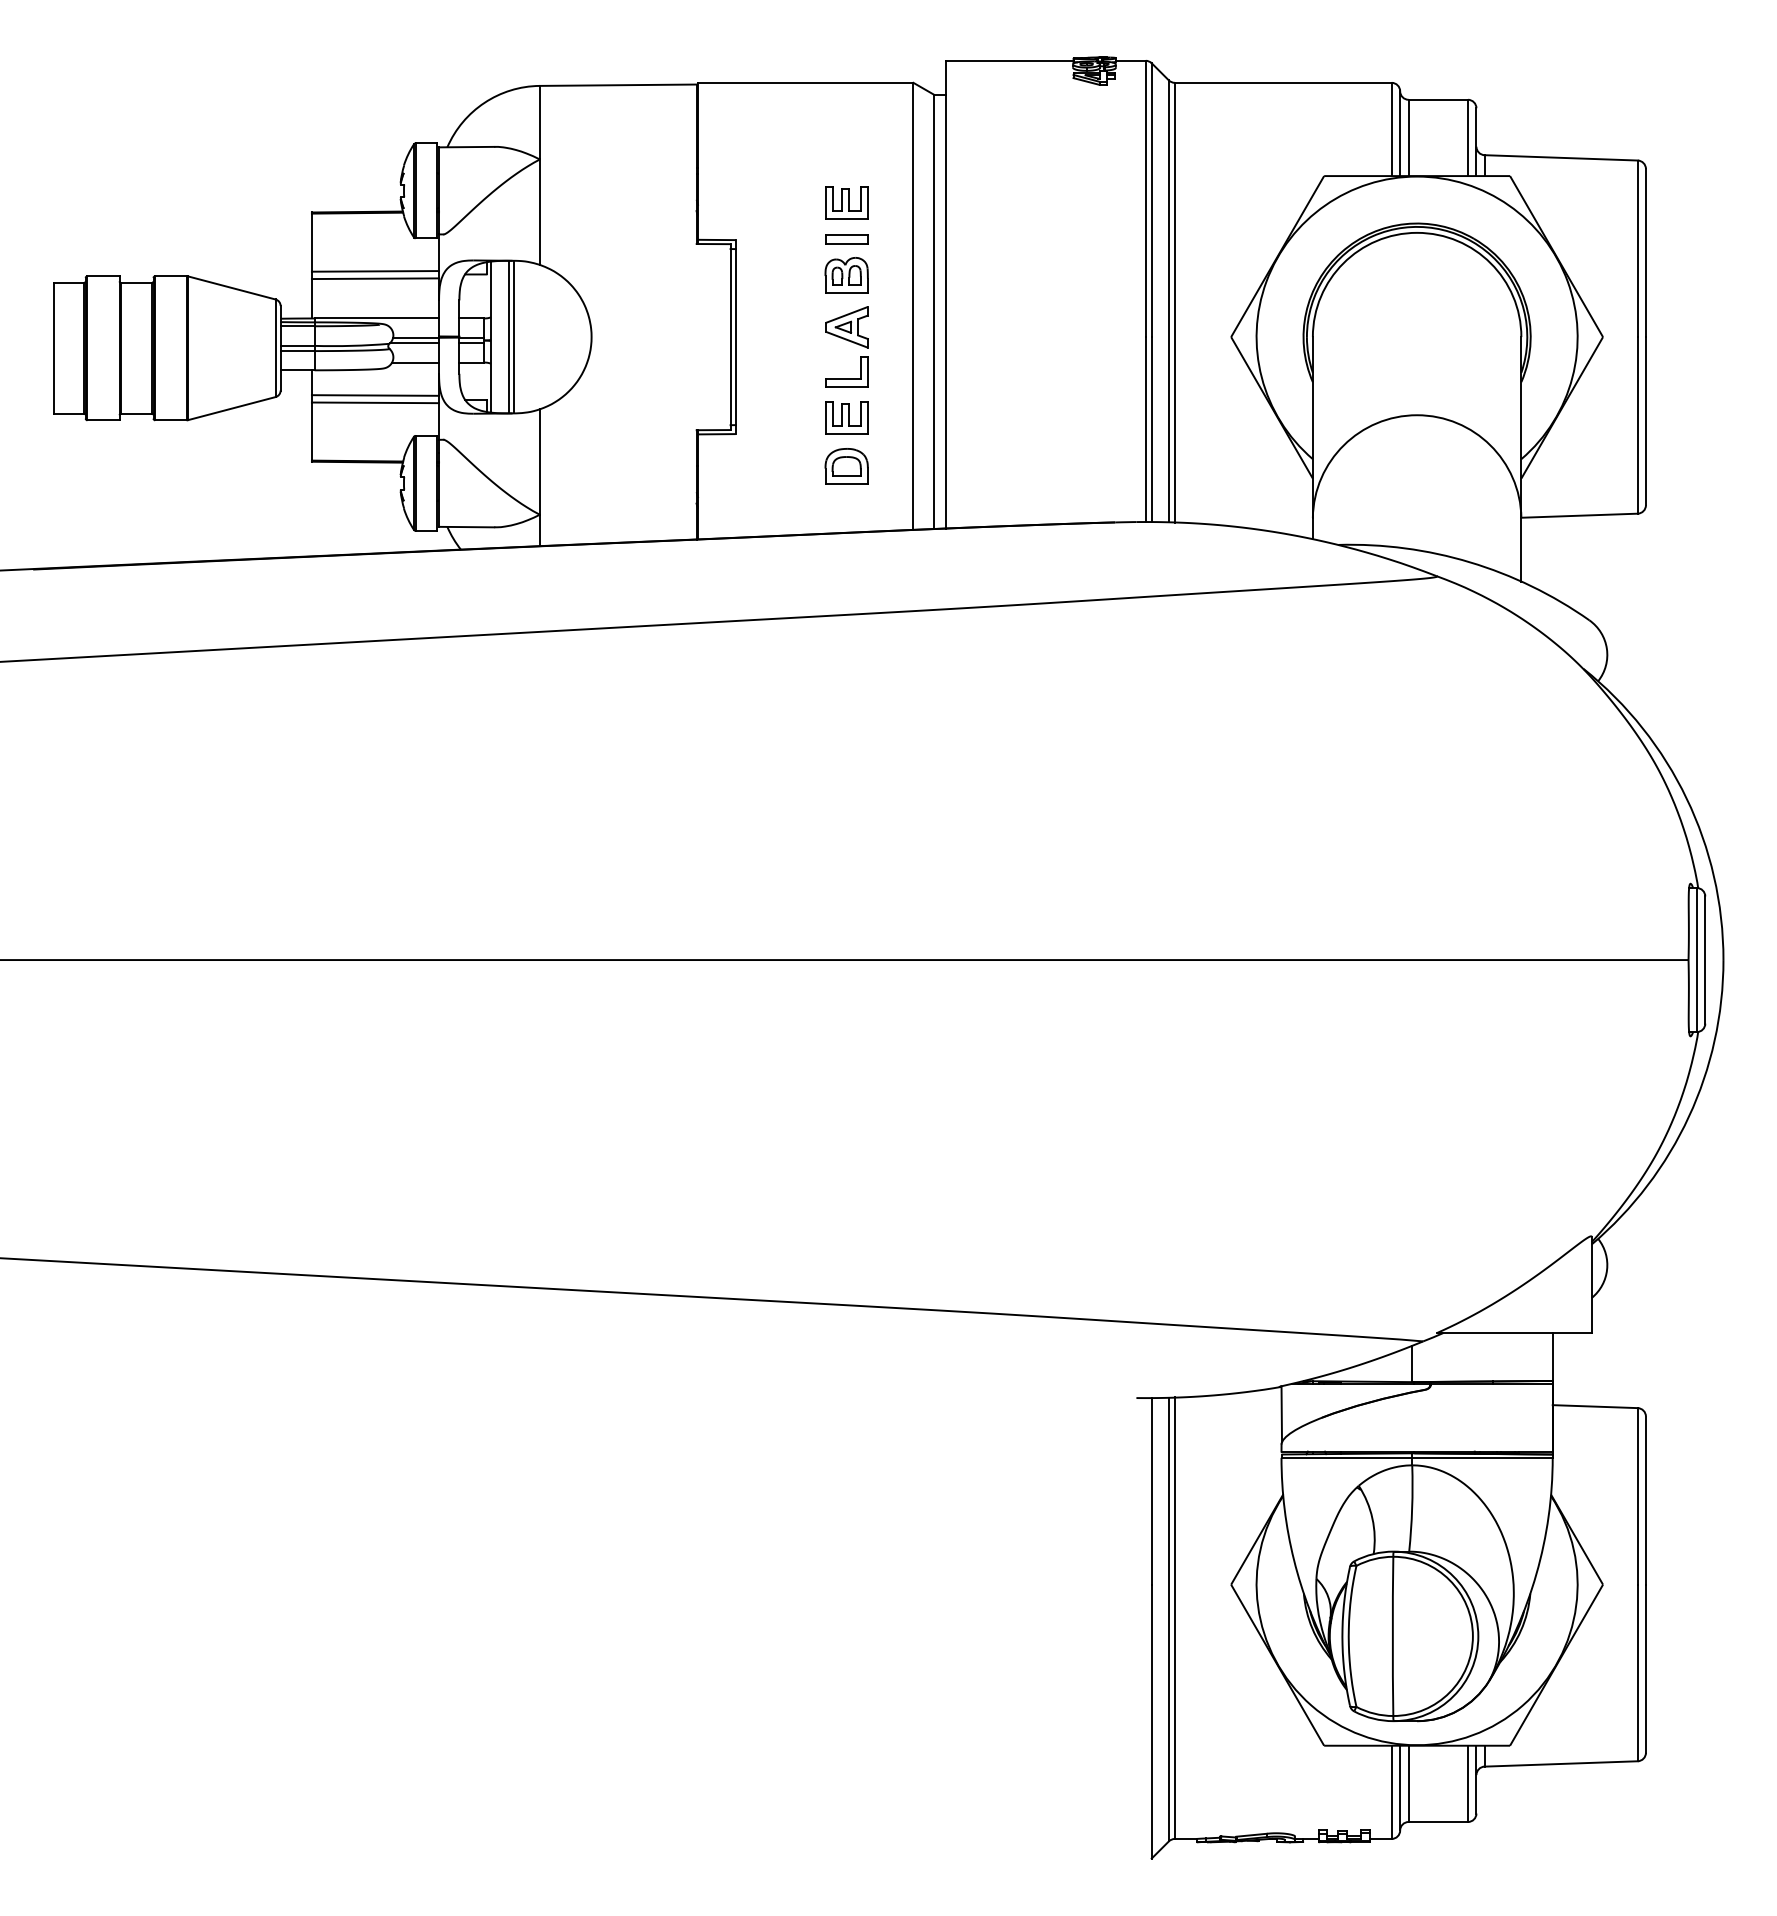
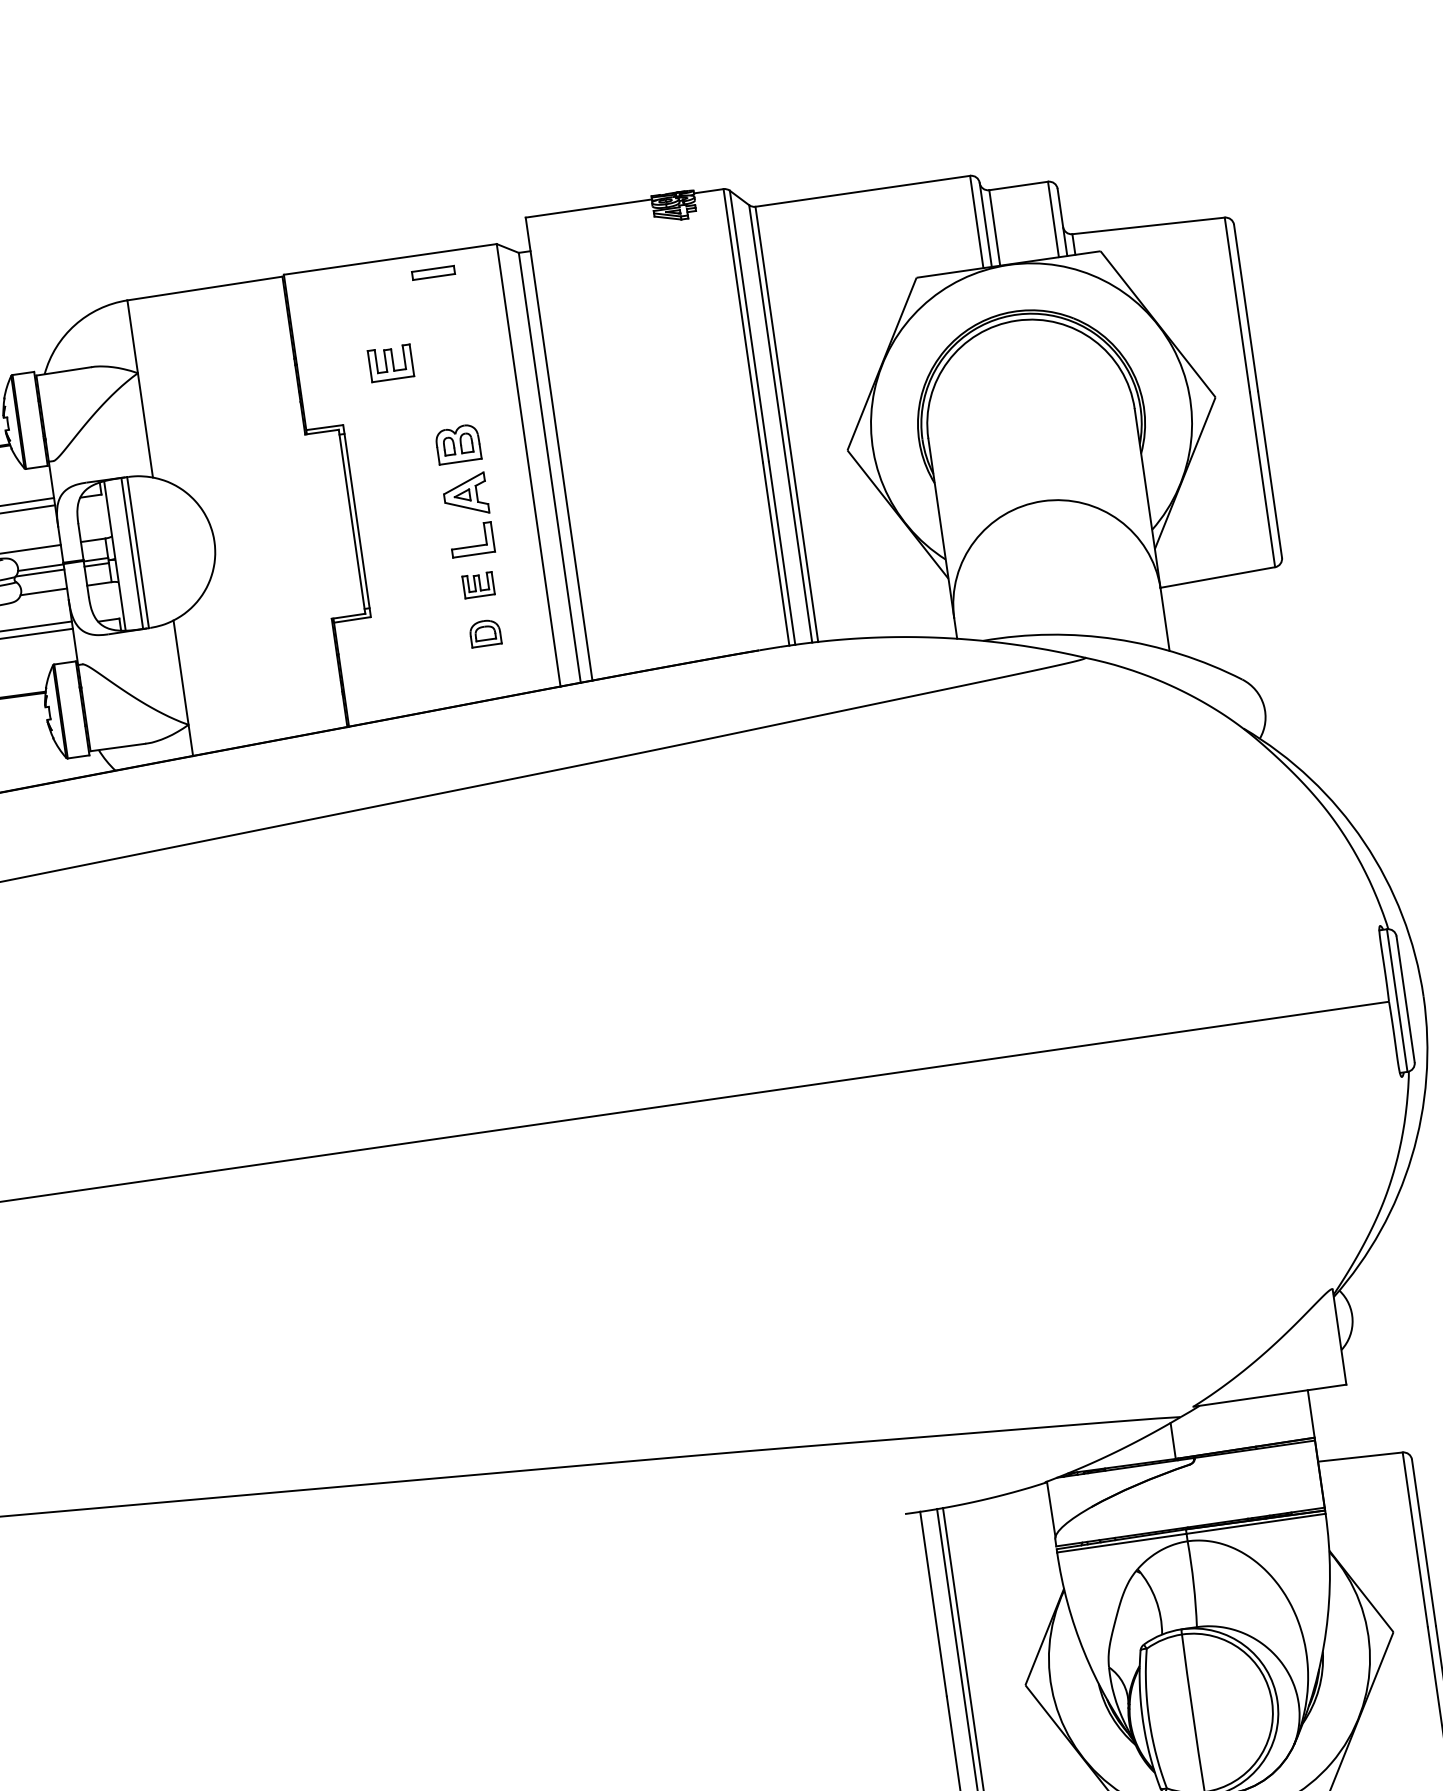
part: (846, 202) -> (390, 363), moved
part: (846, 239) -> (433, 273), moved
part: (846, 417) -> (478, 584), size x0.7
part: (846, 466) -> (485, 633), size x0.7

